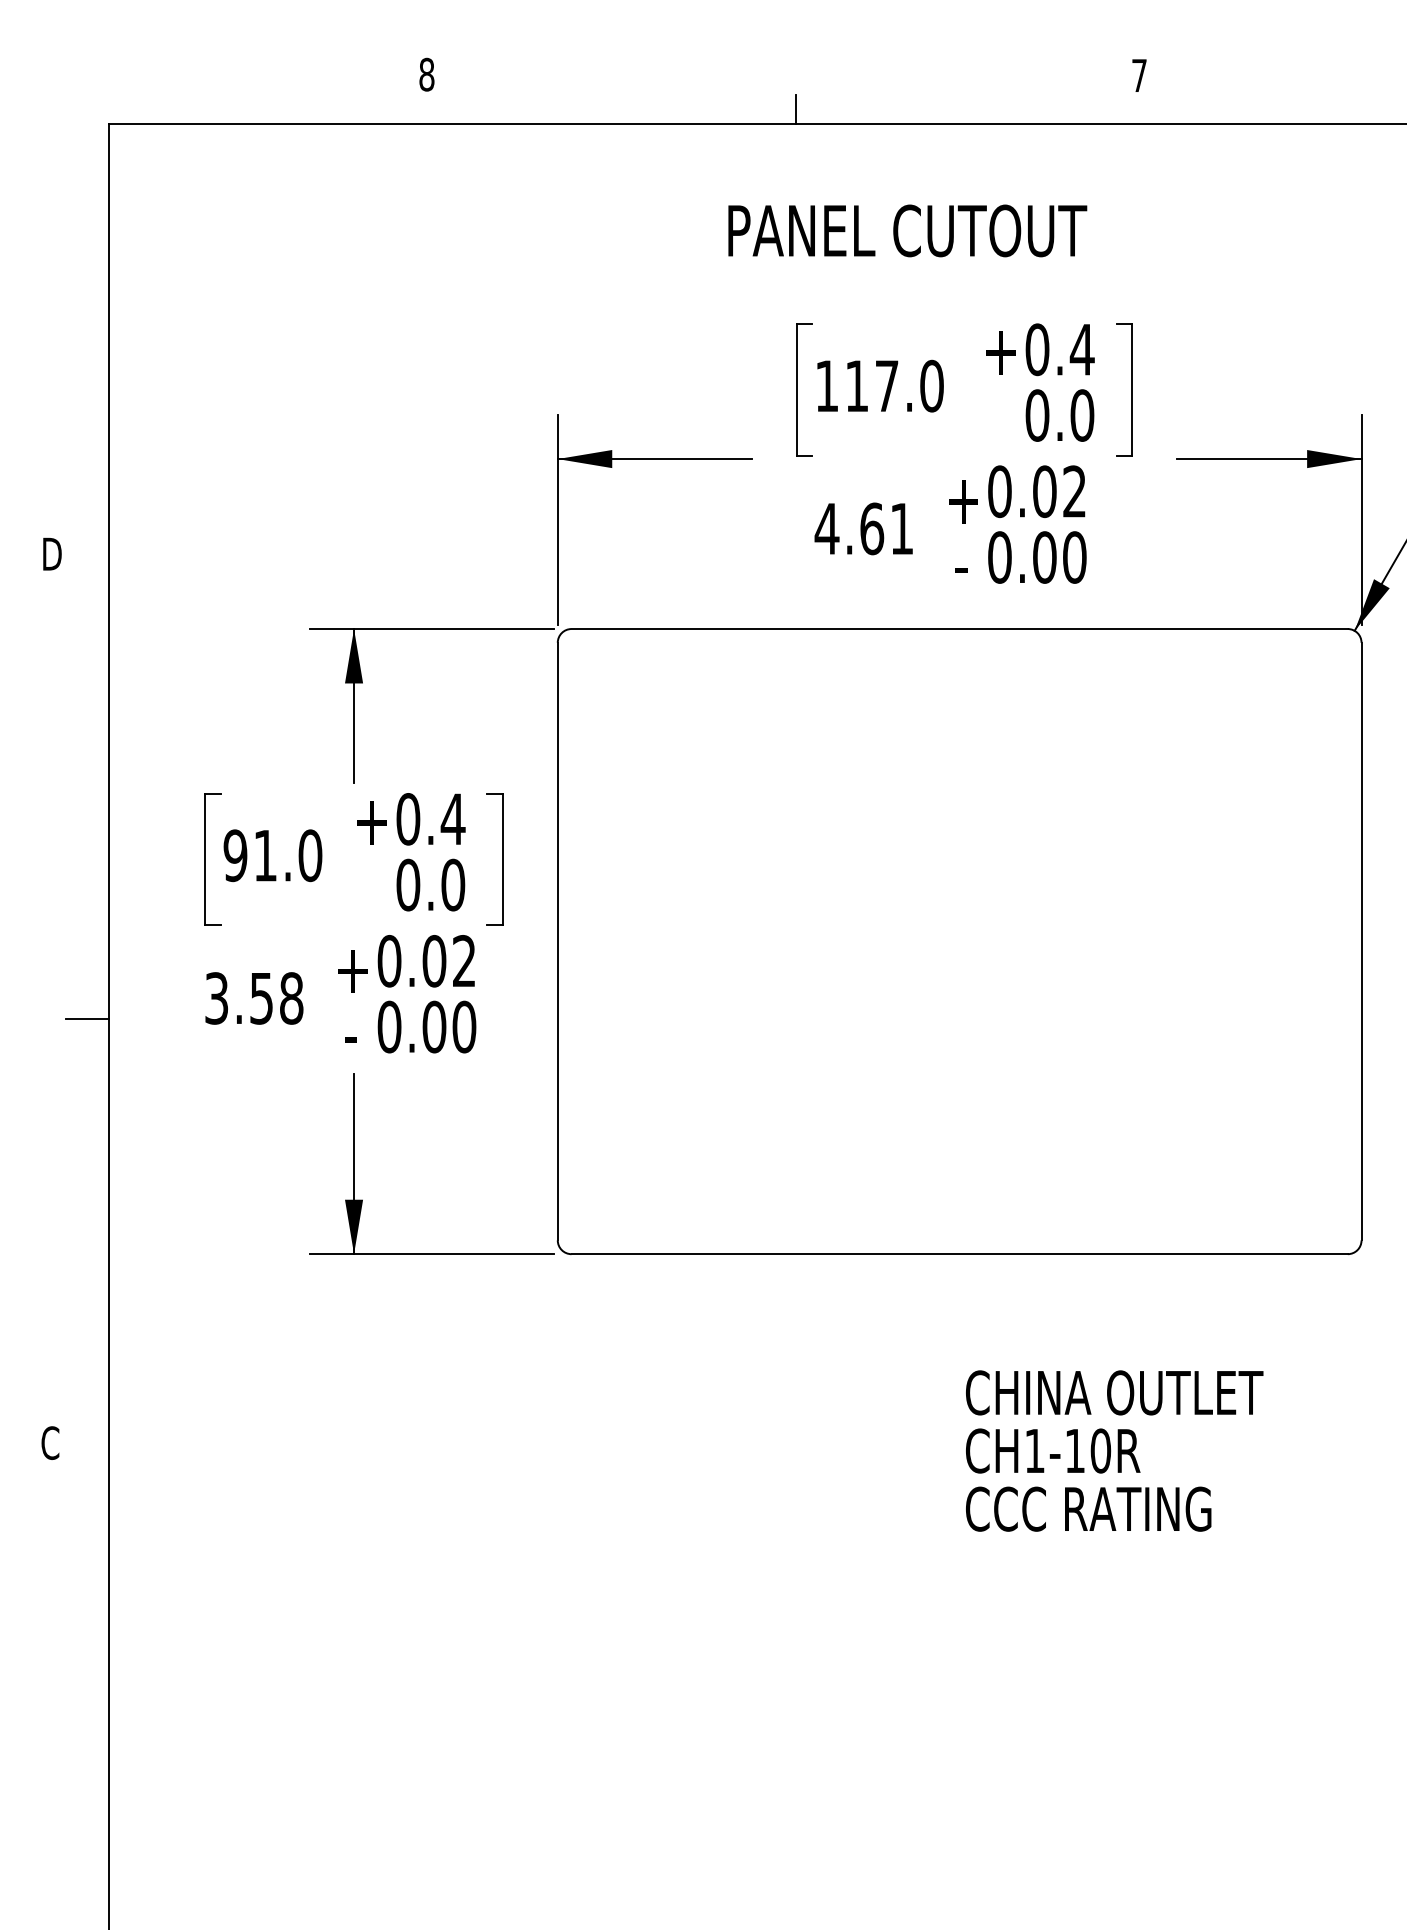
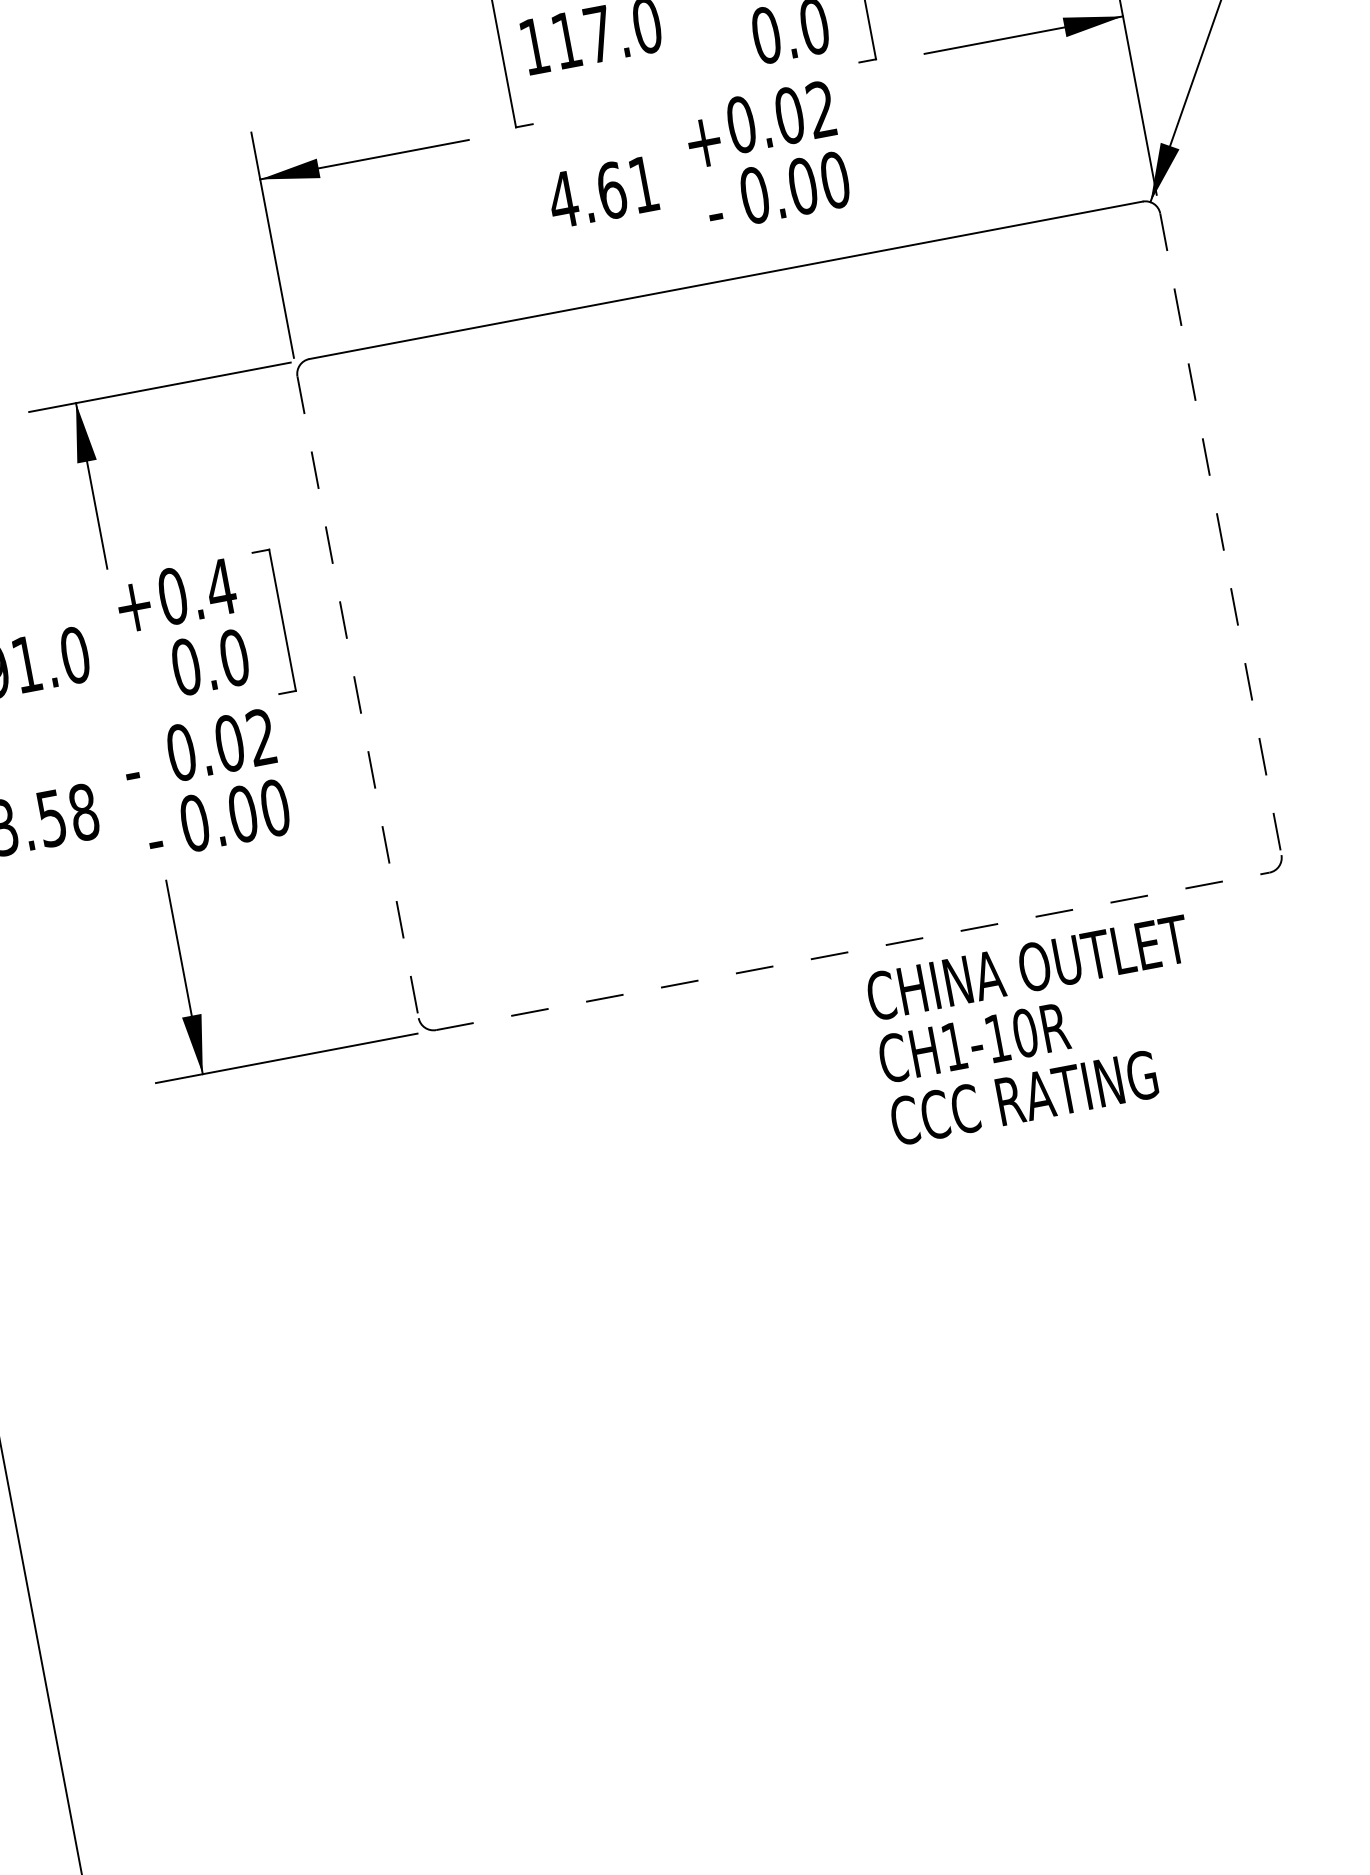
line: (557, 941) -> (357, 697), solid -> dashed
line: (1361, 941) -> (1220, 534), solid -> dashed
text: (351, 971) -> (142, 771), + -> -
line: (960, 1254) -> (853, 951), solid -> dashed
text: (1114, 1450) -> (1039, 1029), moved

